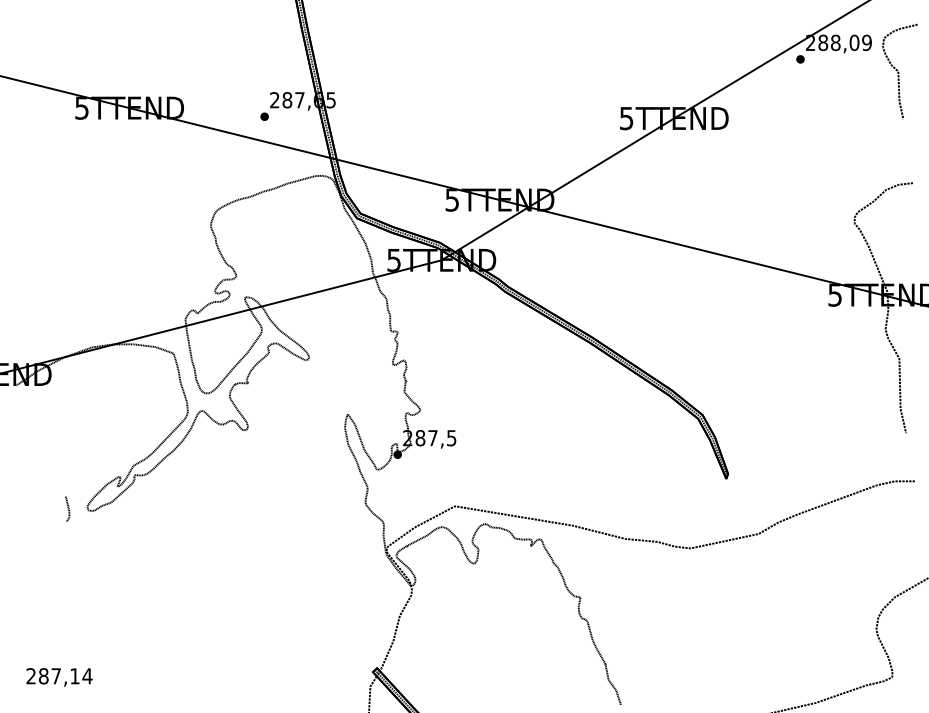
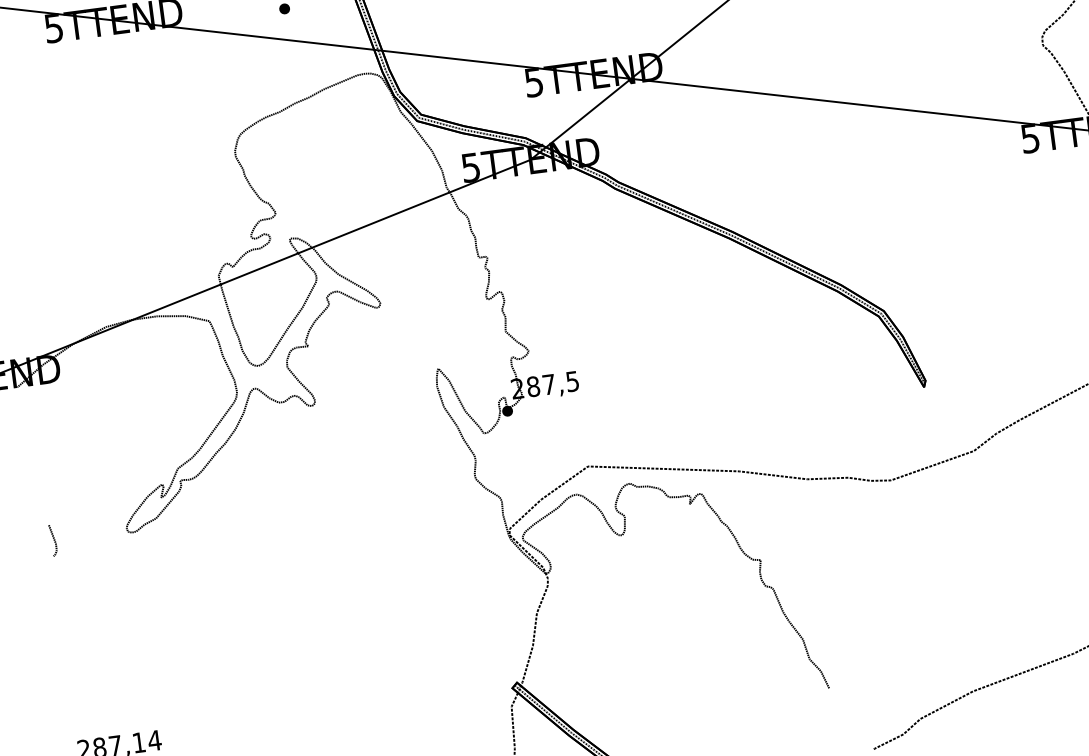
line: (67, 508) -> (52, 539), moved

